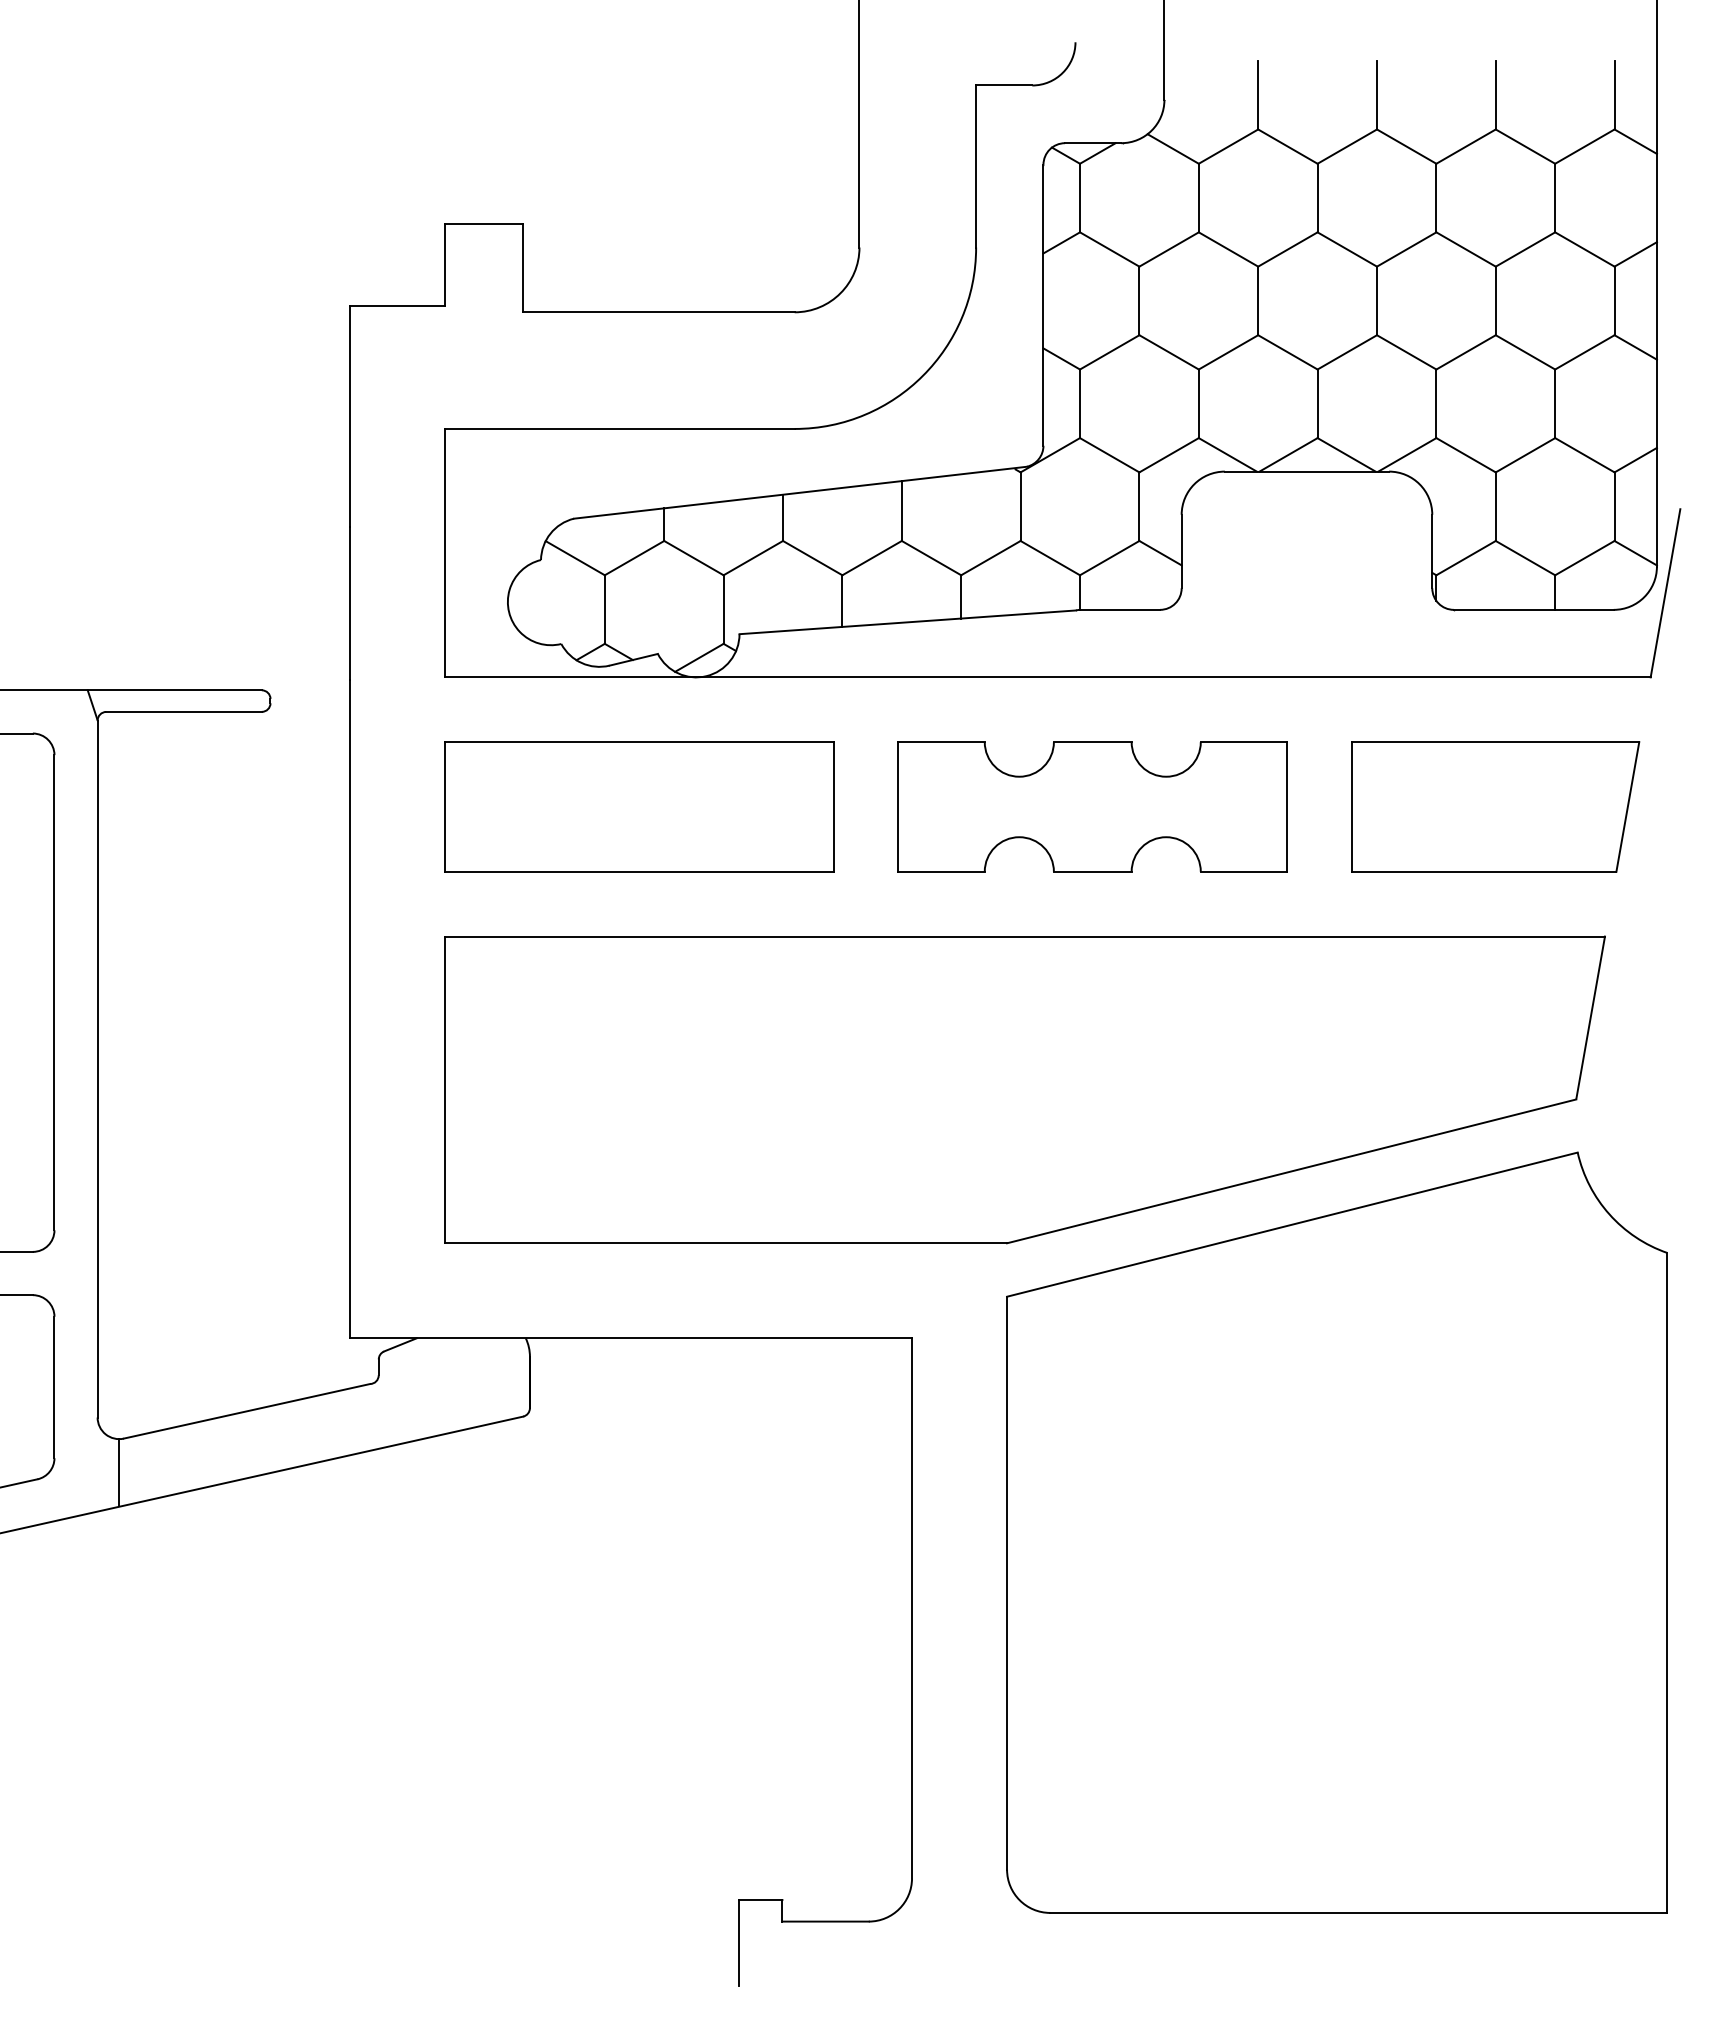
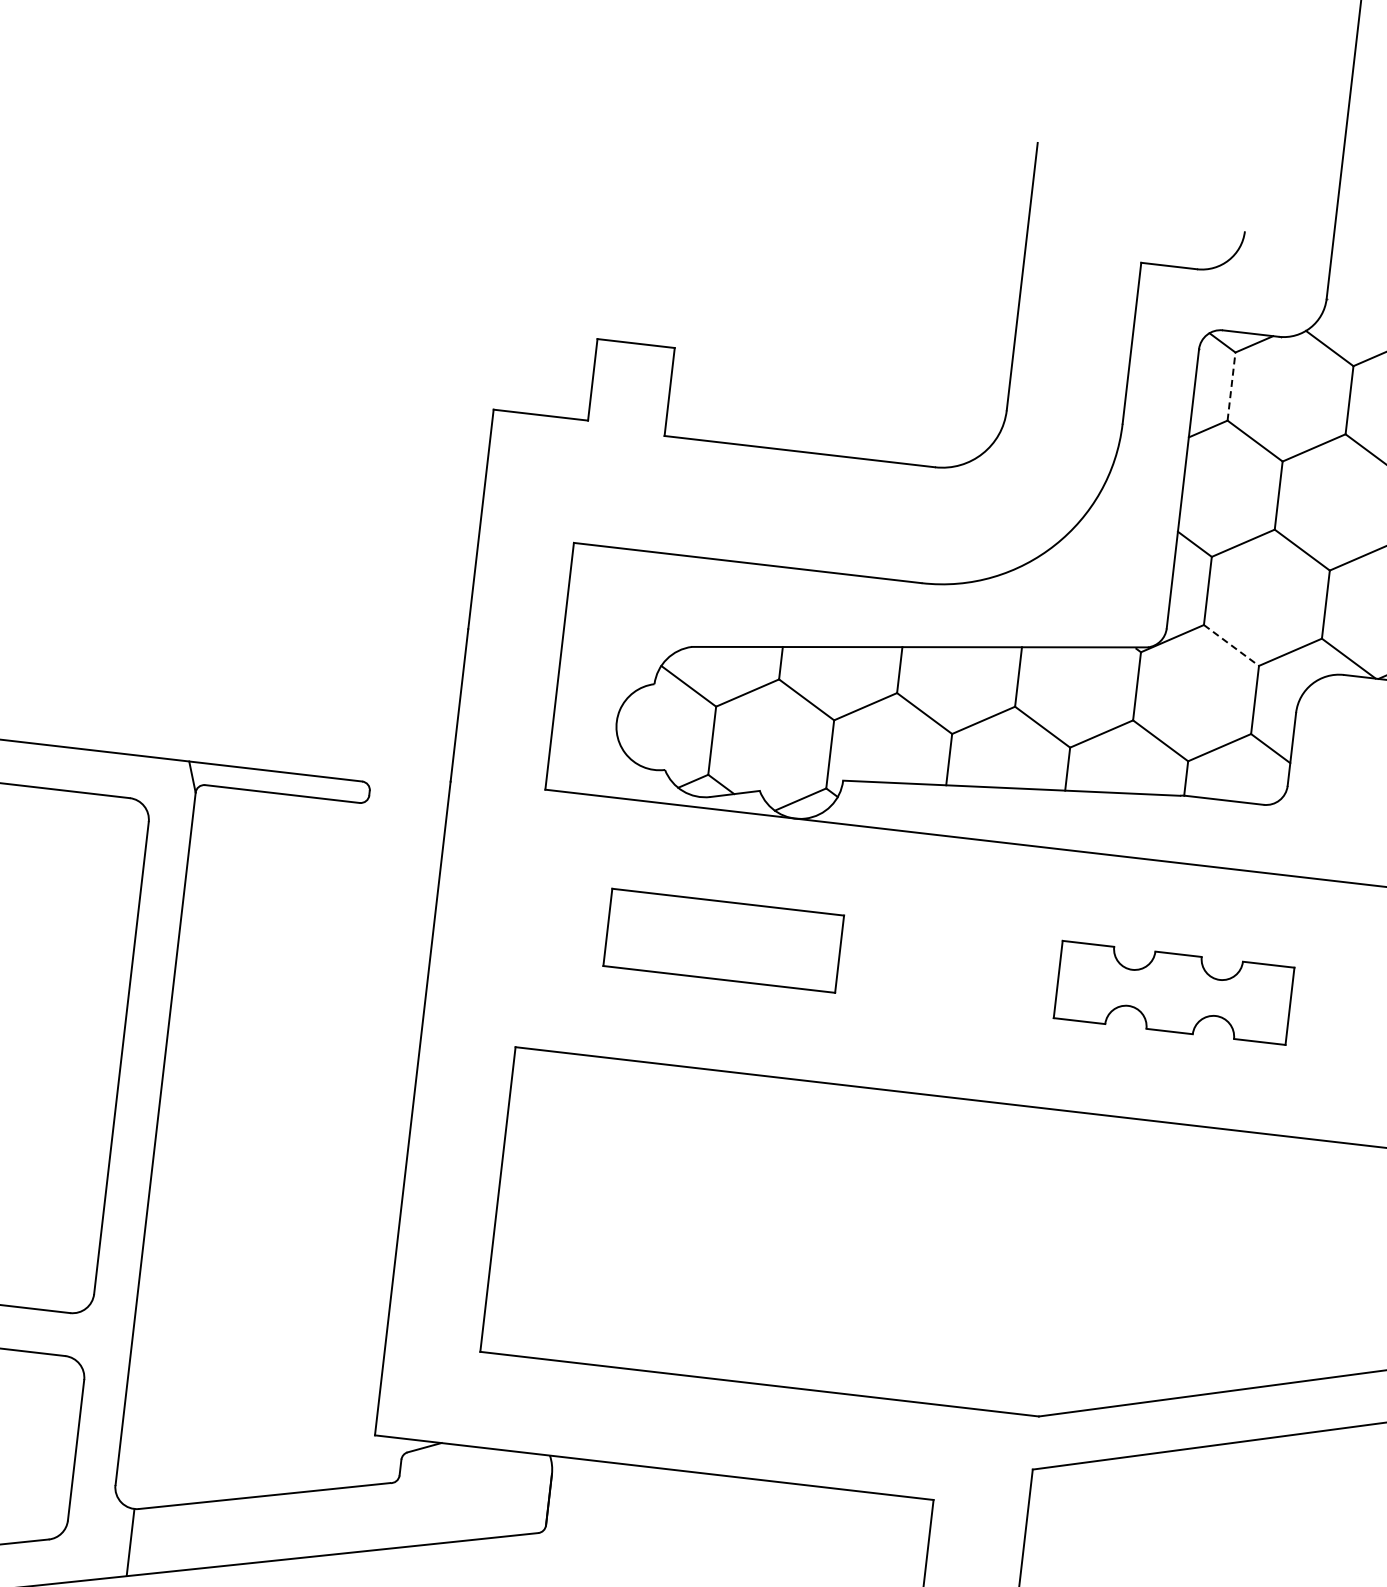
line: (1080, 197) -> (1232, 386), solid -> dashed
line: (1110, 455) -> (1232, 645), solid -> dashed
part: (639, 806) -> (724, 940), size x0.6
part: (1092, 806) -> (1174, 992), size x0.6

